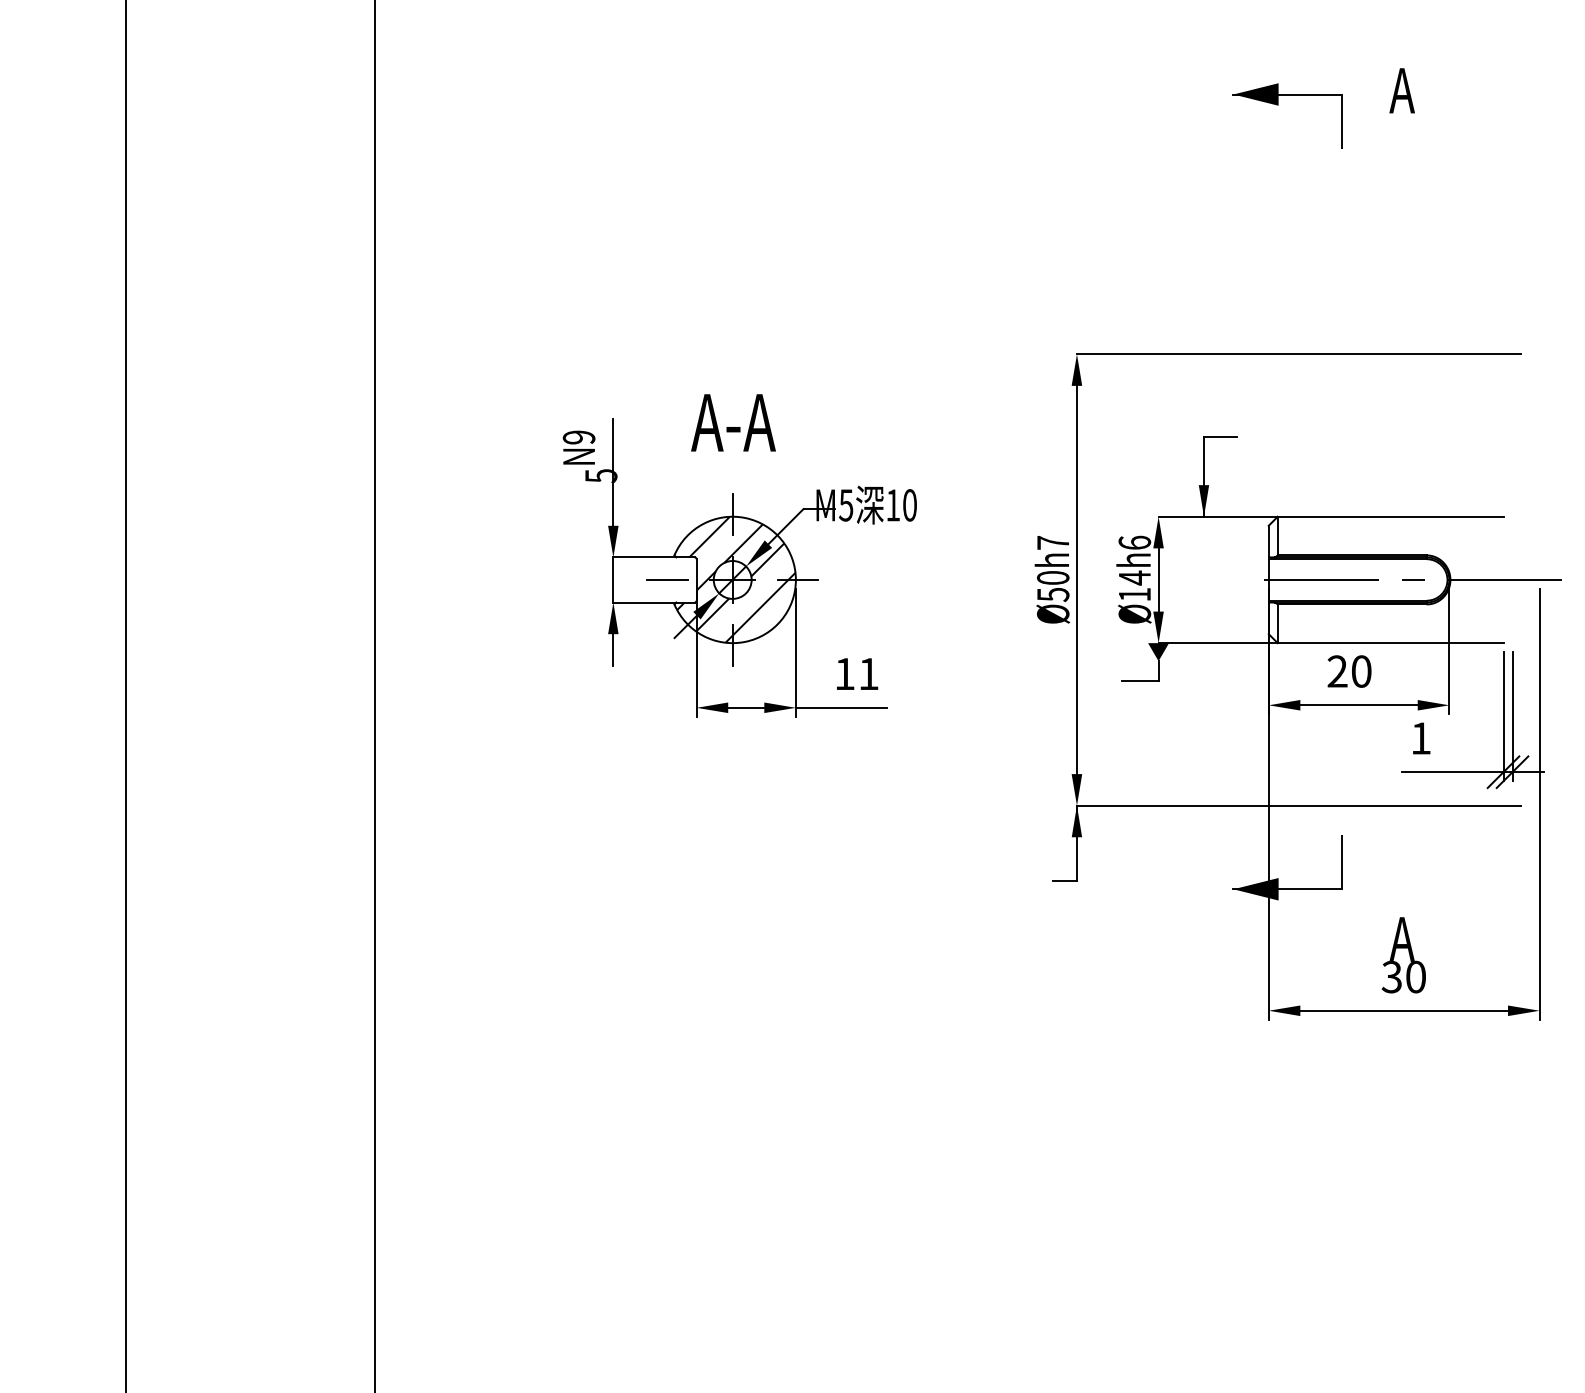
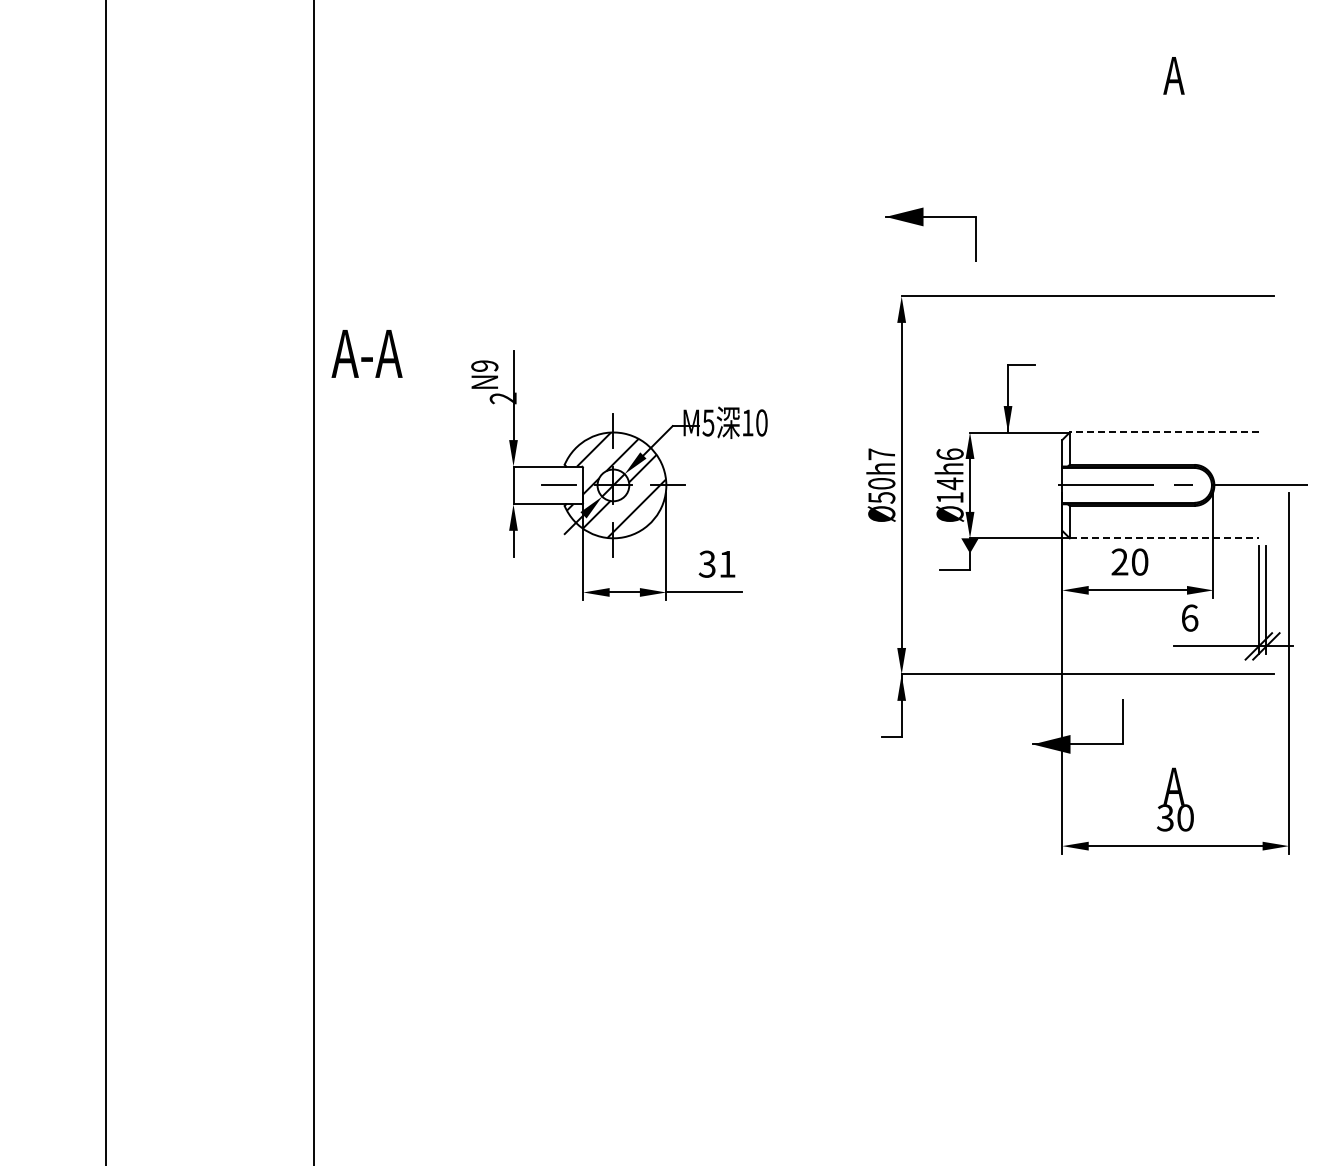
part: (1278, 105) -> (923, 226), moved
text: (732, 422) -> (366, 353), moved
text: (600, 476) -> (502, 398), 5 -> 2
line: (1390, 516) -> (1164, 432), solid -> dashed
line: (1390, 643) -> (1164, 538), solid -> dashed
text: (843, 673) -> (706, 563), 11 -> 31
text: (1421, 737) -> (1190, 617), 1 -> 6

